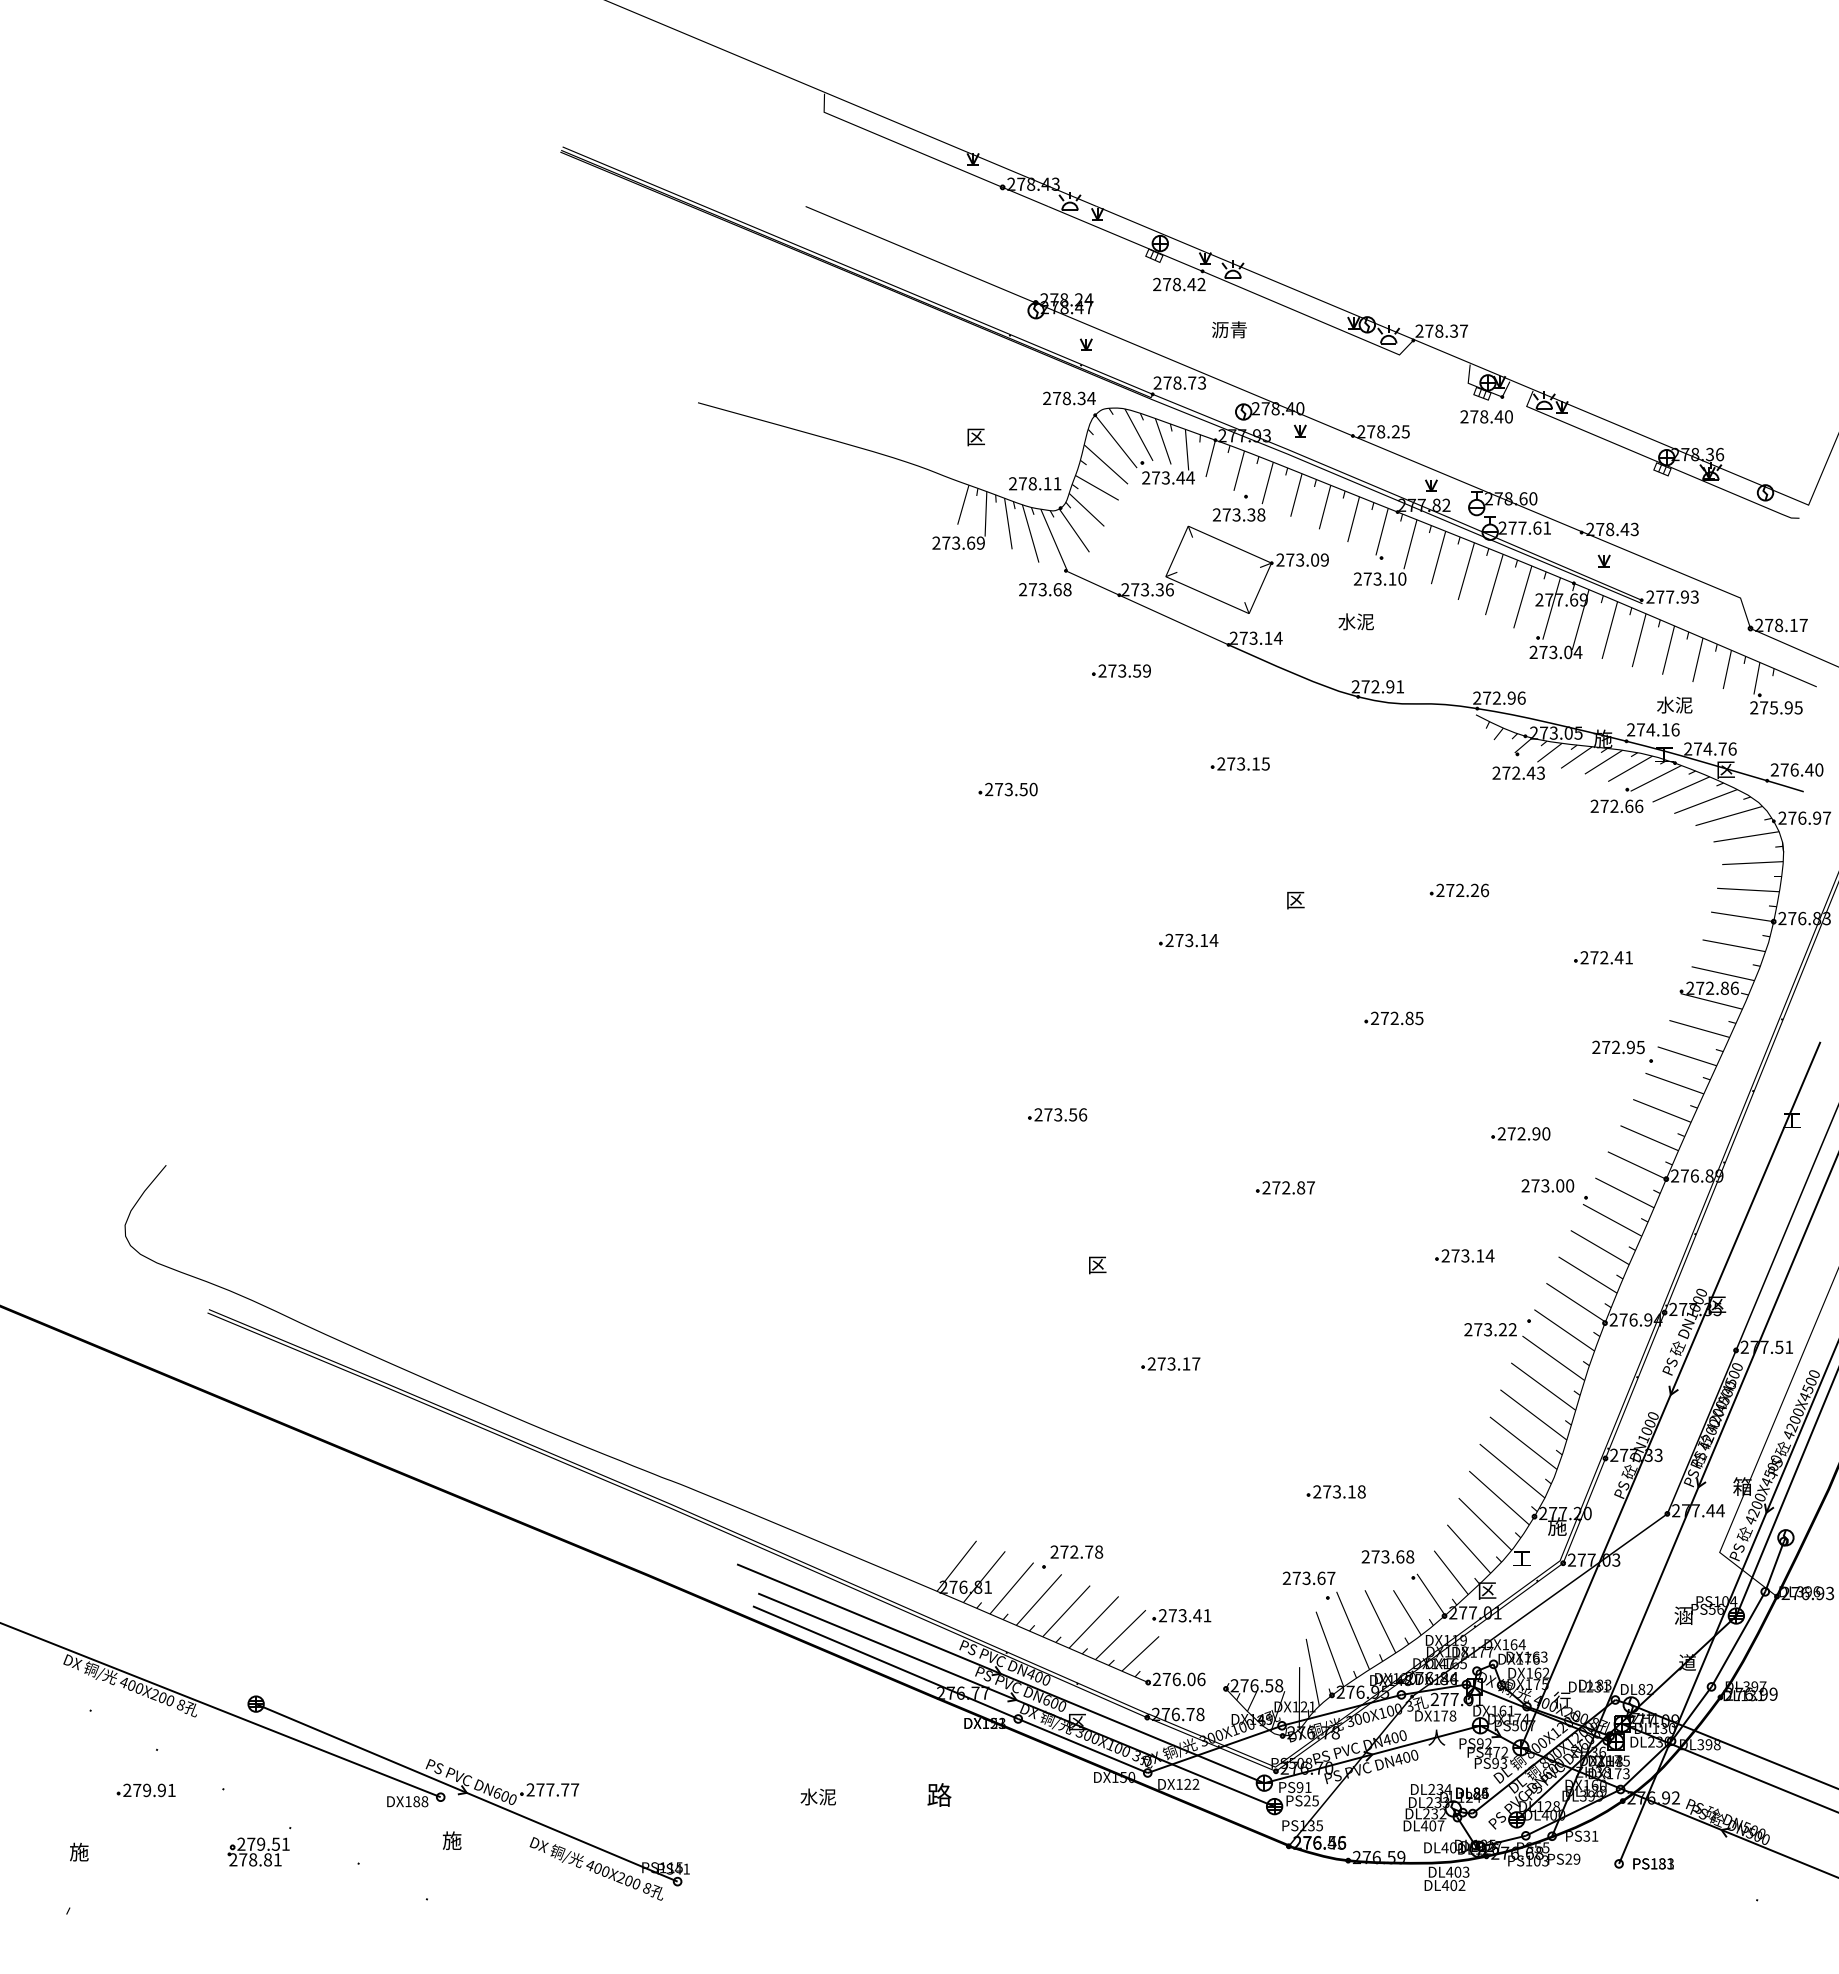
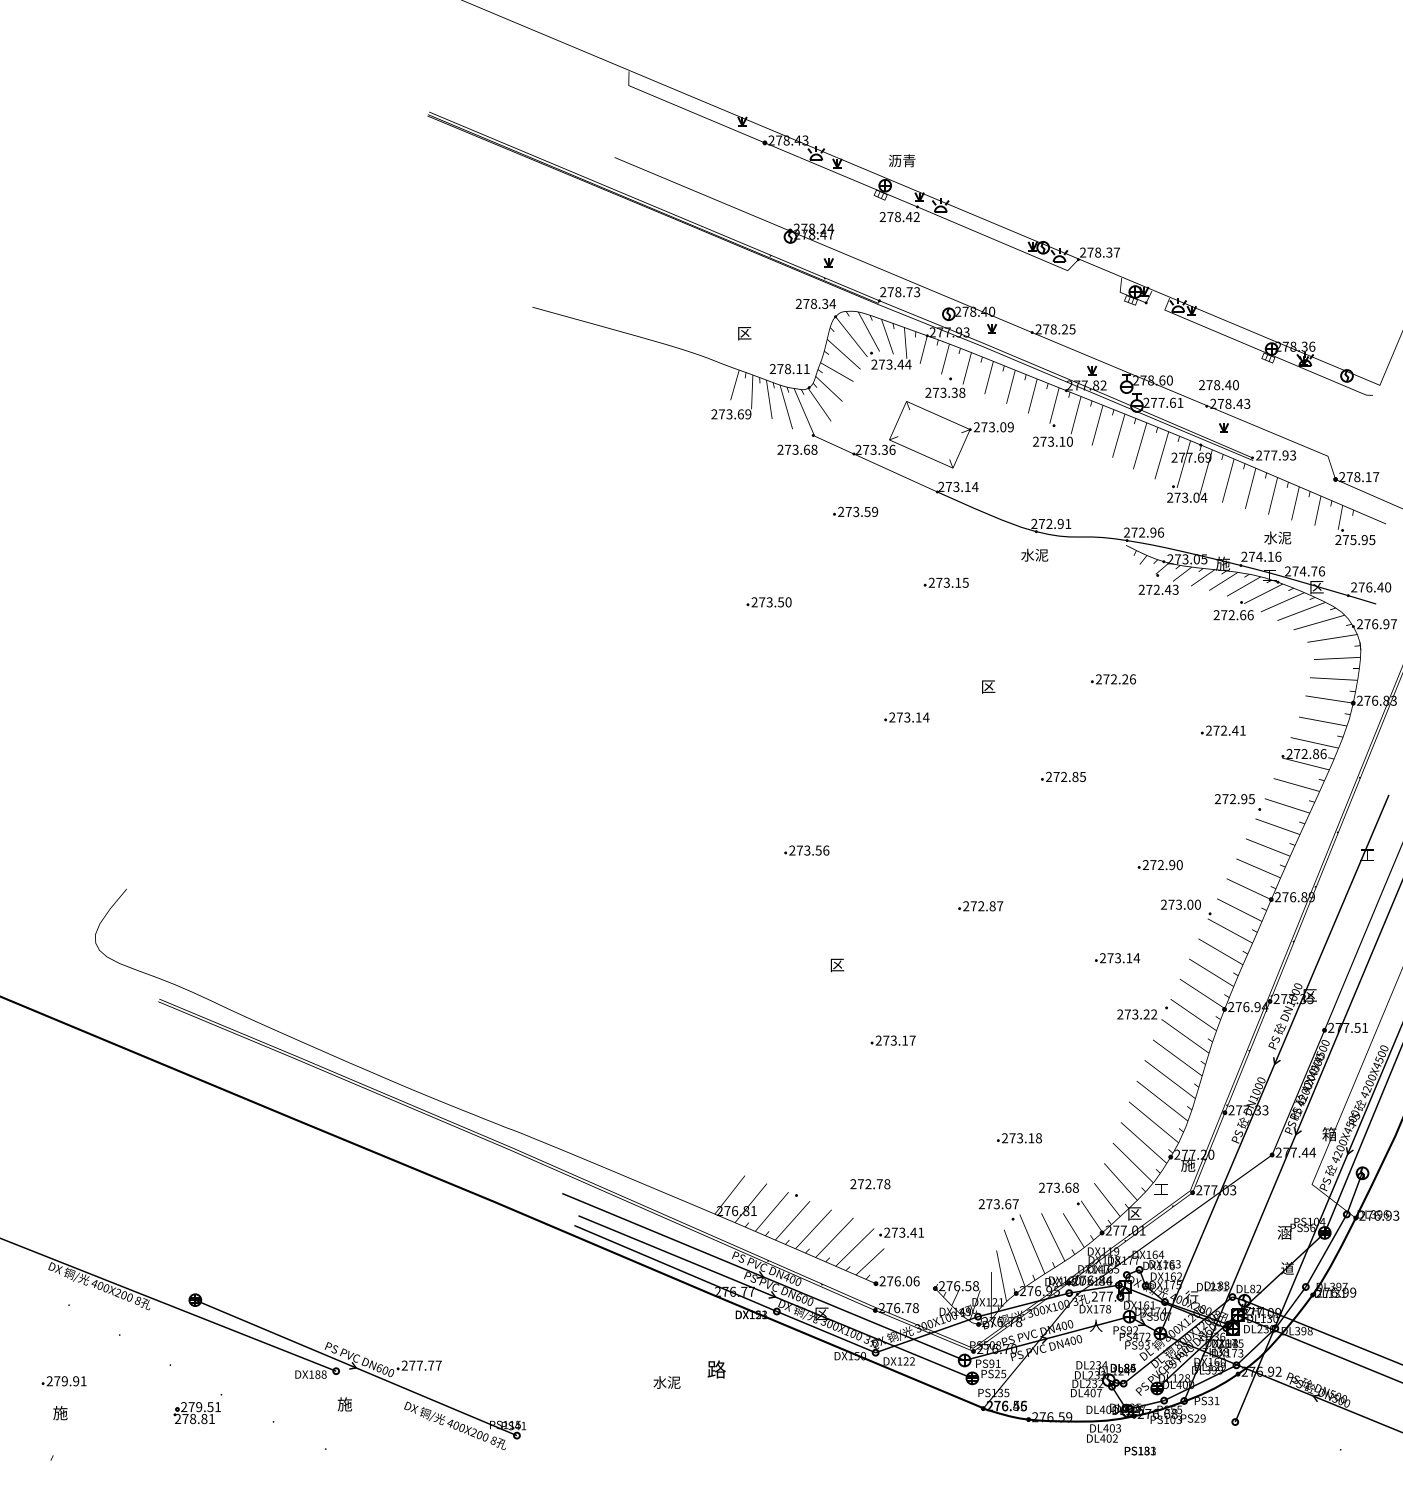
text: (1229, 329) -> (902, 160), moved
text: (1486, 416) -> (1218, 384), moved
text: (1355, 621) -> (1034, 555), moved
text: (1076, 1551) -> (870, 1183), moved
text: (145, 1790) -> (63, 1381), moved
text: (817, 1796) -> (666, 1382), moved
text: (1653, 1863) -> (1140, 1450), moved

